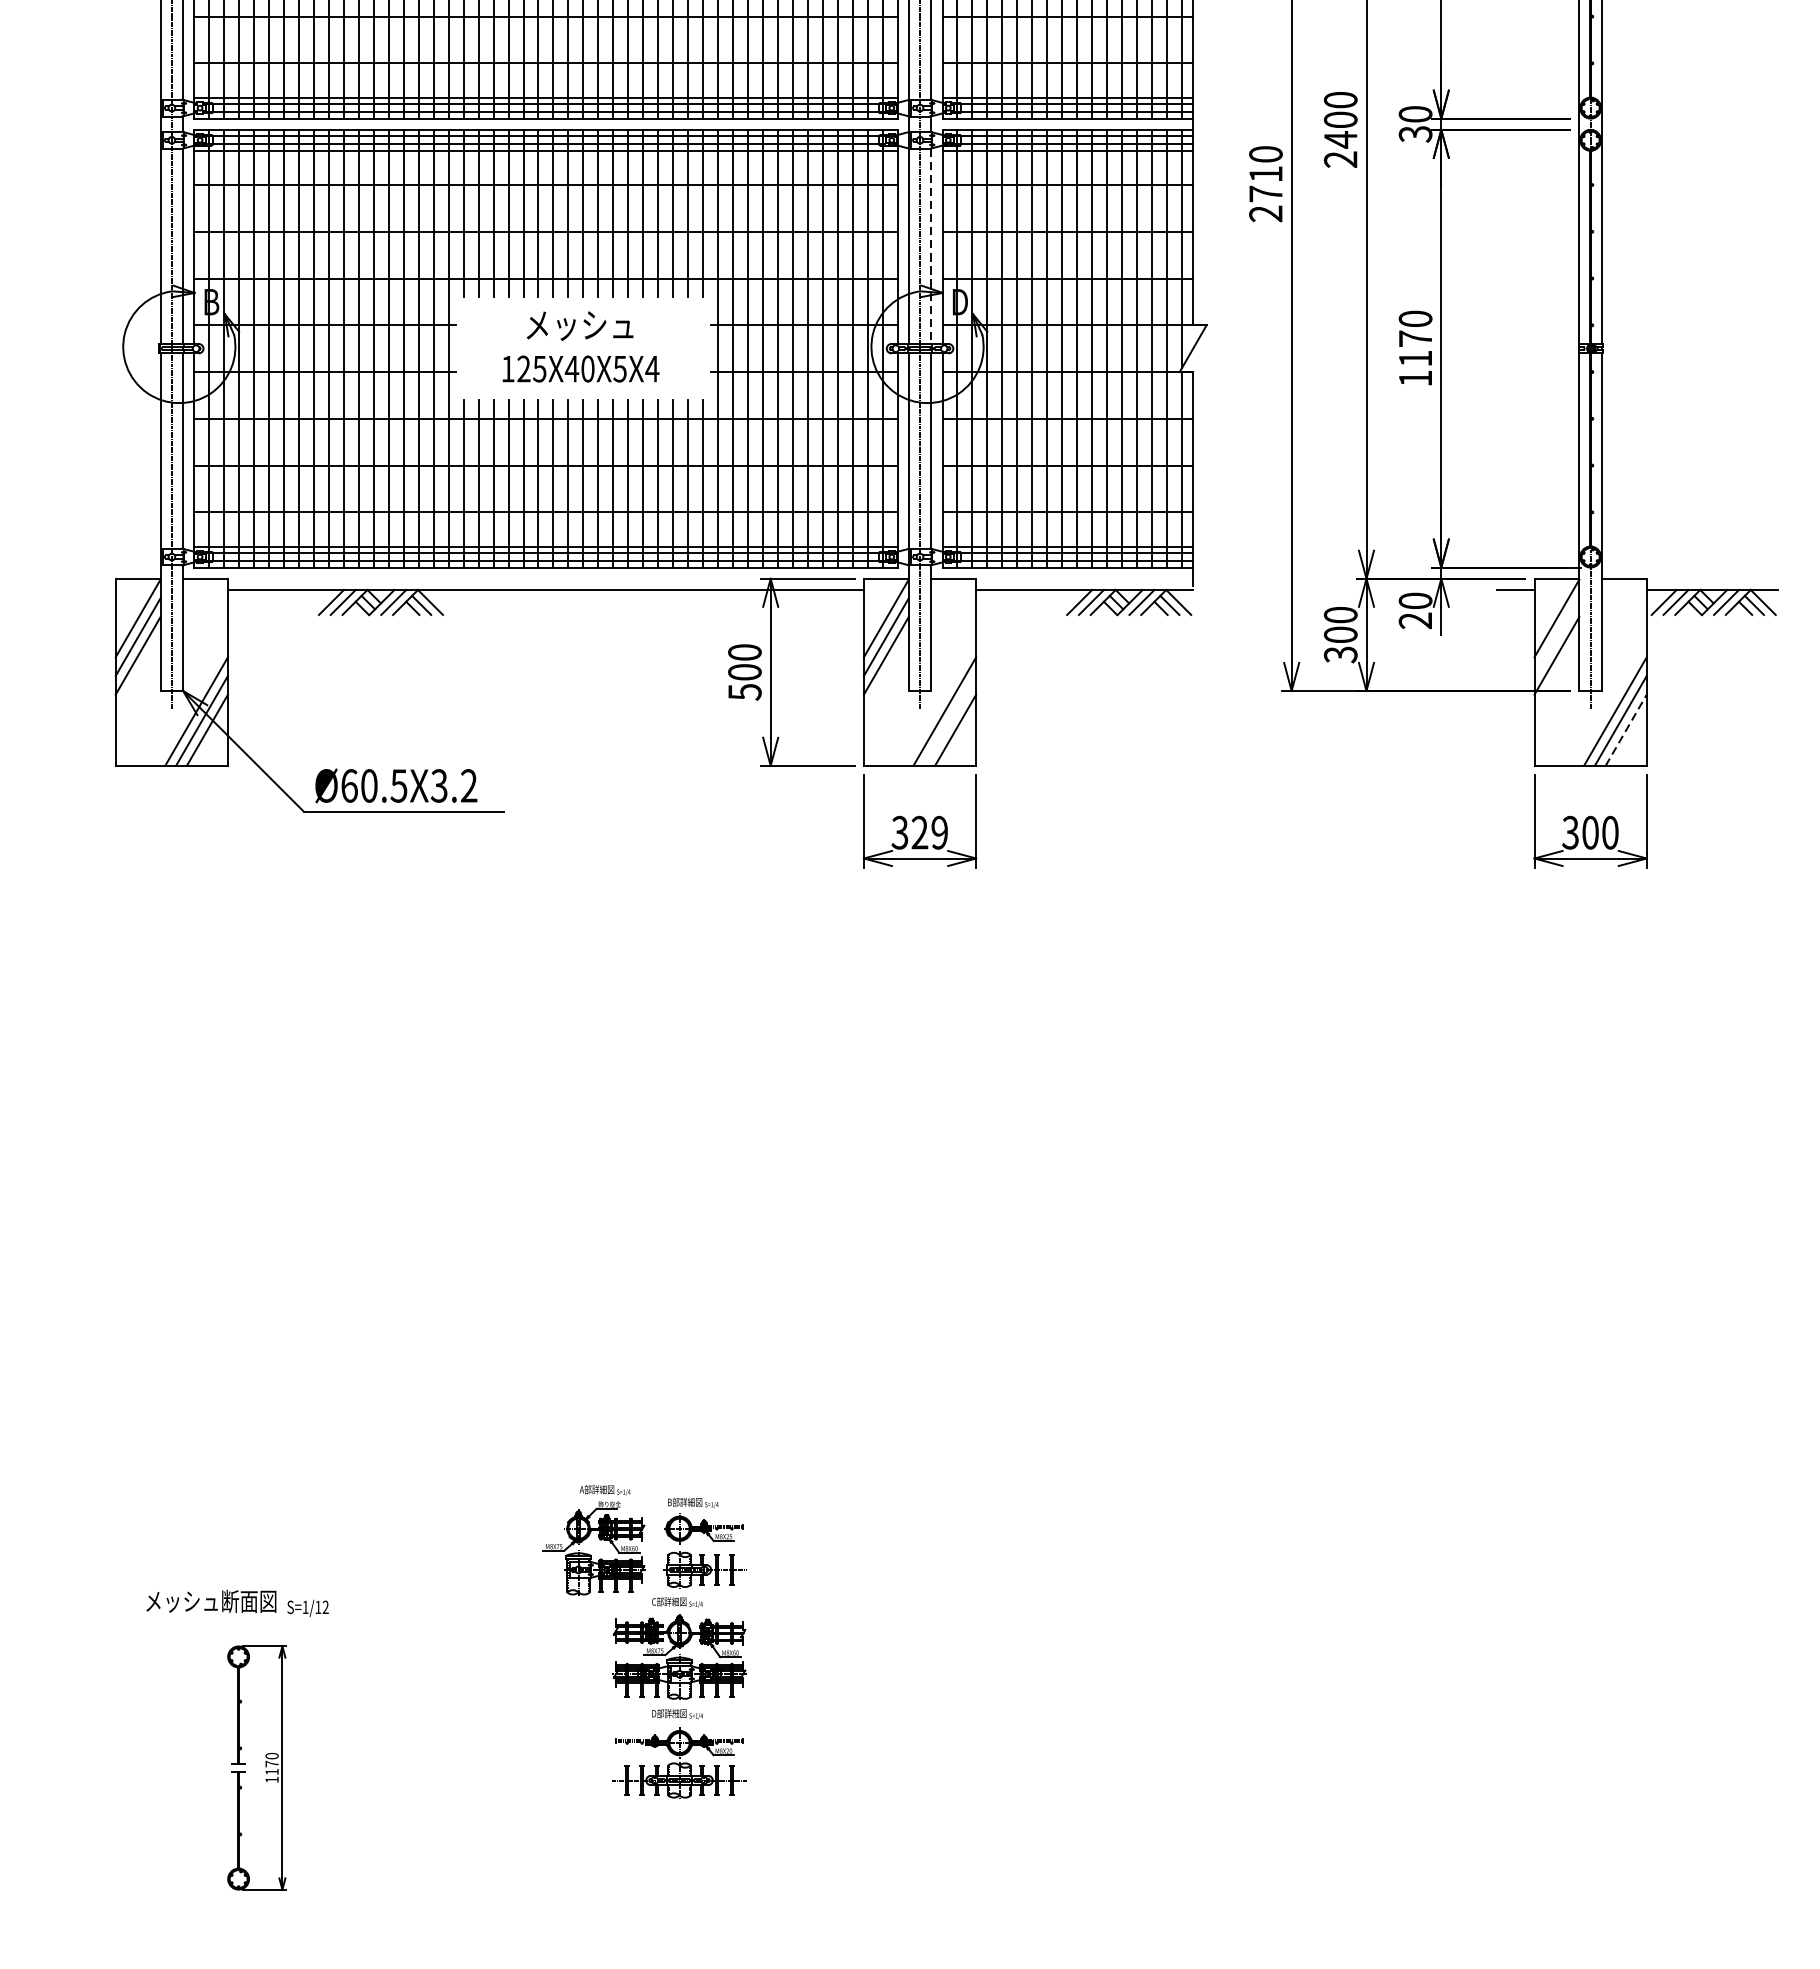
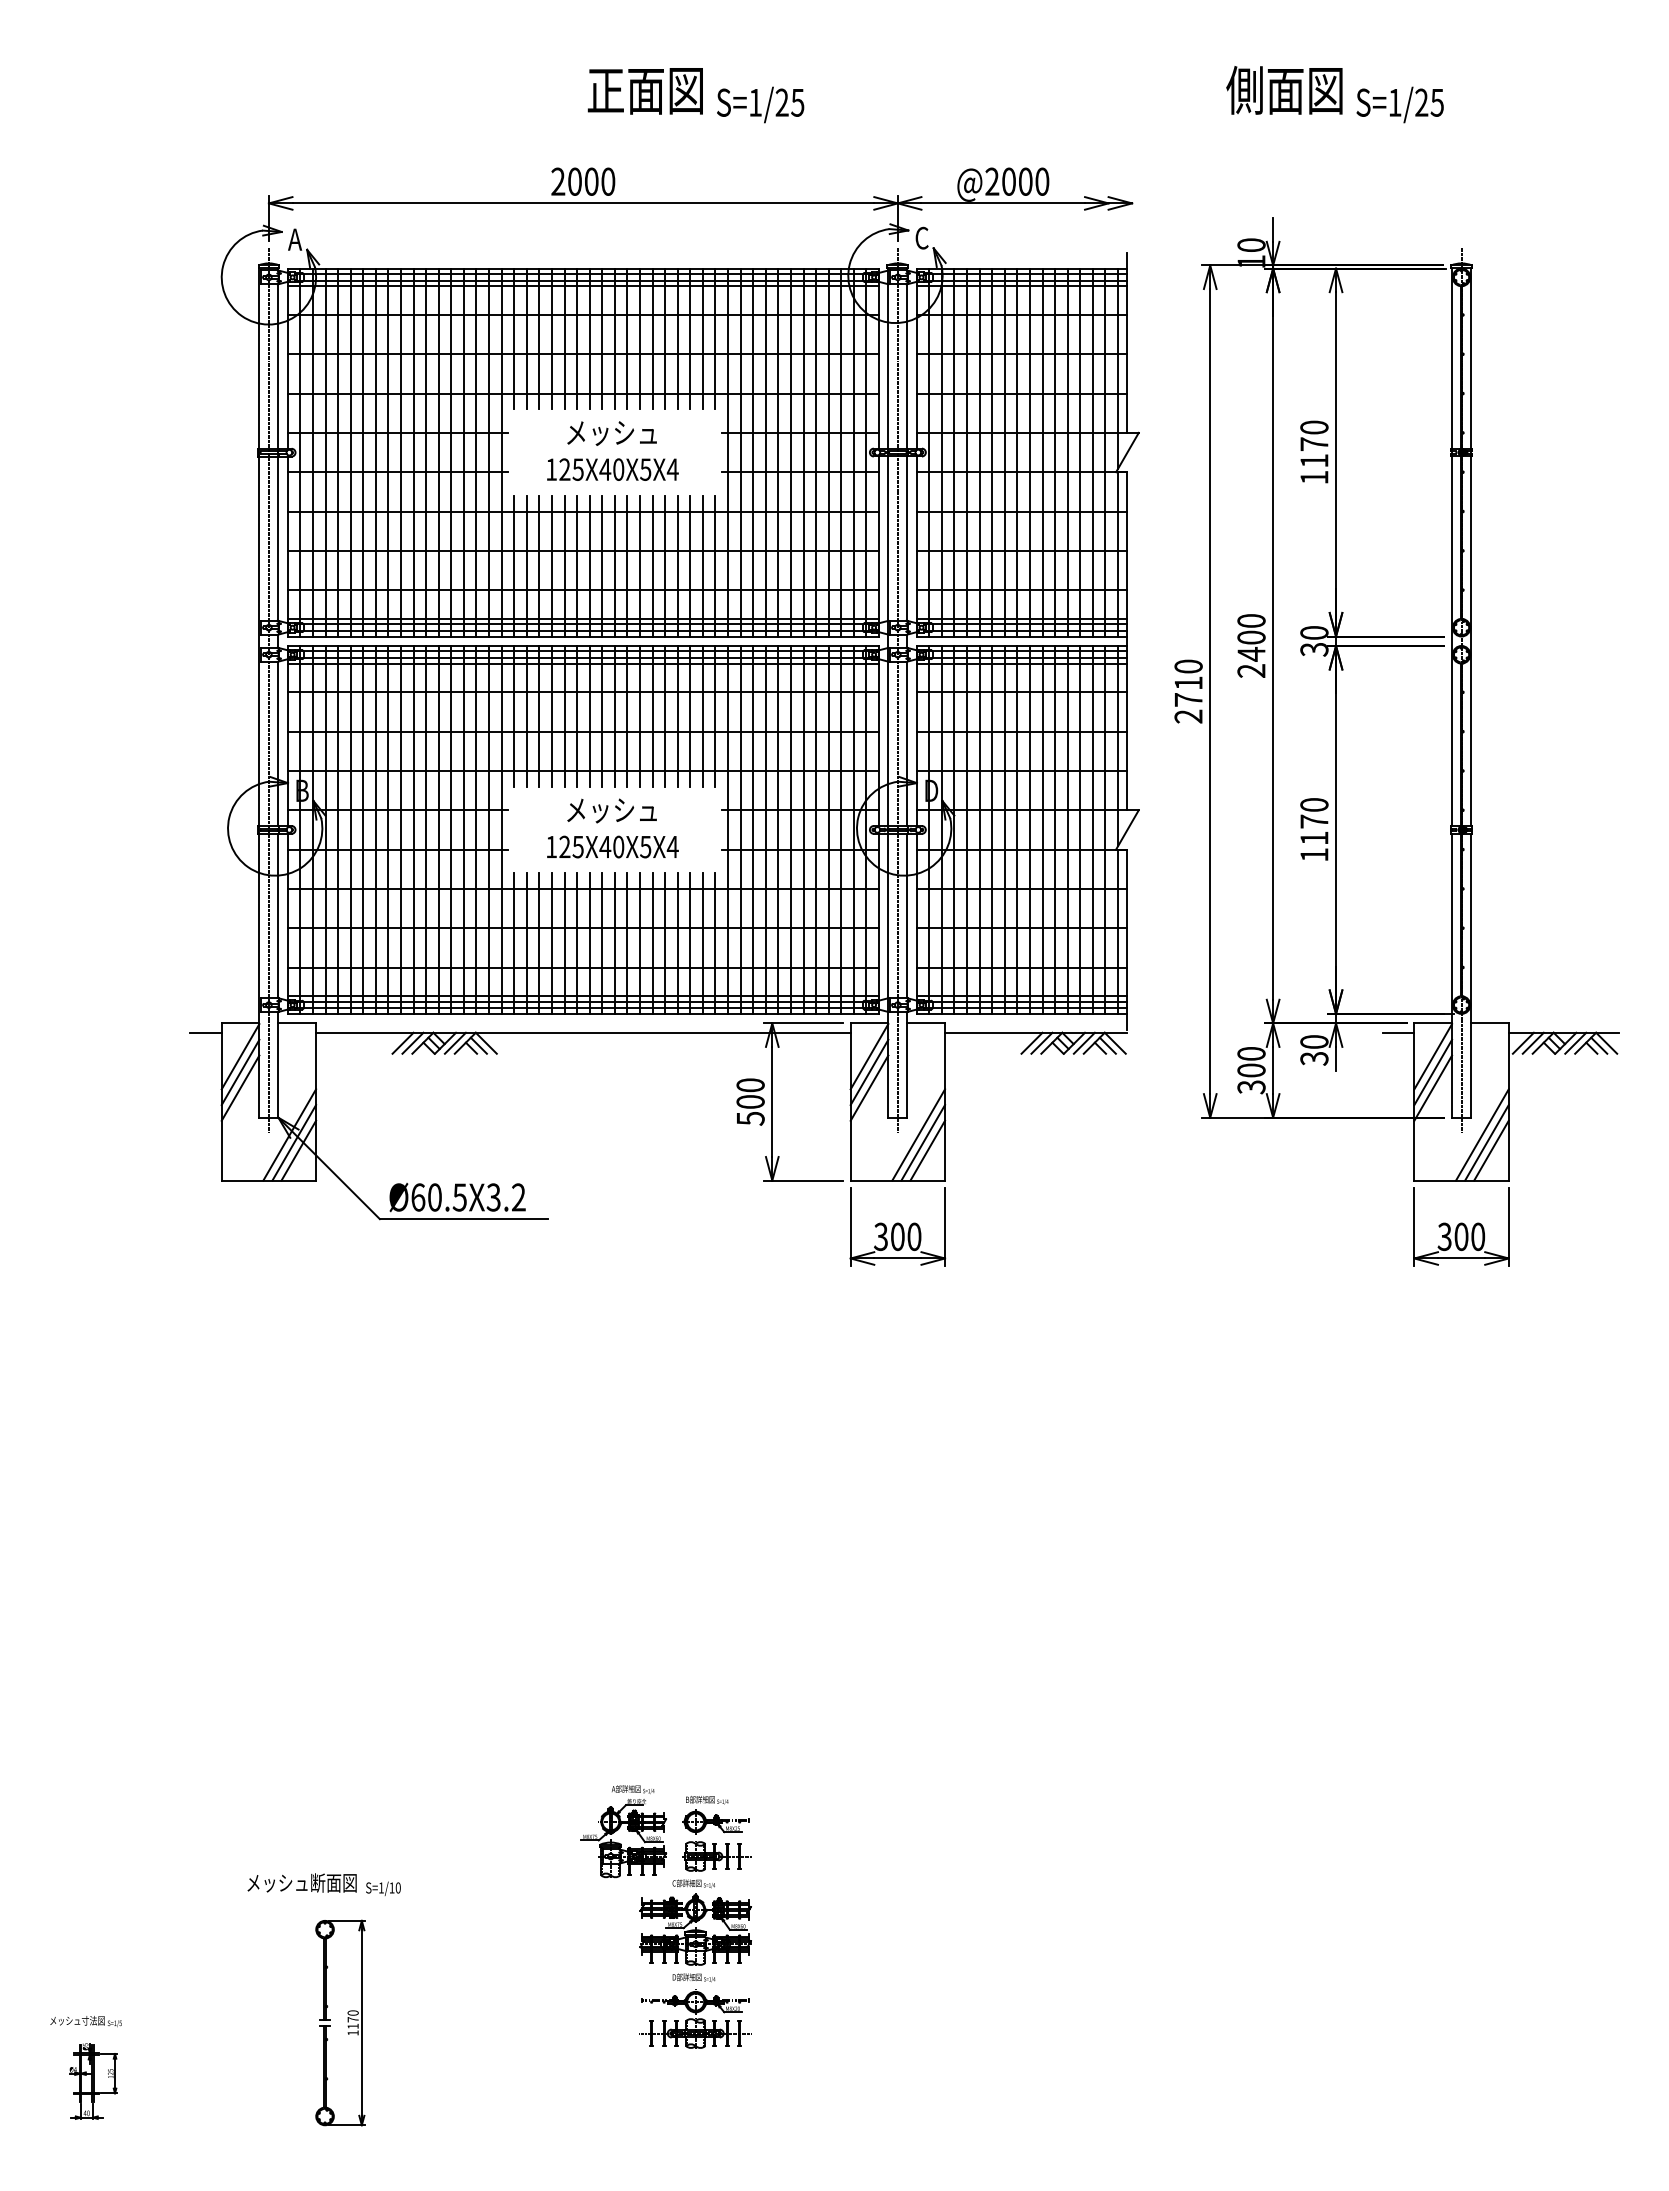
line: (931, 247) -> (907, 744), dashed -> solid
line: (96, 589) -> (205, 1032), added
text: (1415, 620) -> (1314, 1058), 20 -> 30
line: (1557, 637) -> (1433, 1072), added
line: (950, 720) -> (923, 1142), added
line: (1626, 730) -> (1491, 1150), dashed -> solid
text: (929, 832) -> (905, 1236), 329 -> 300
text: (324, 1606) -> (397, 1887), S=1/12 -> S=1/10

